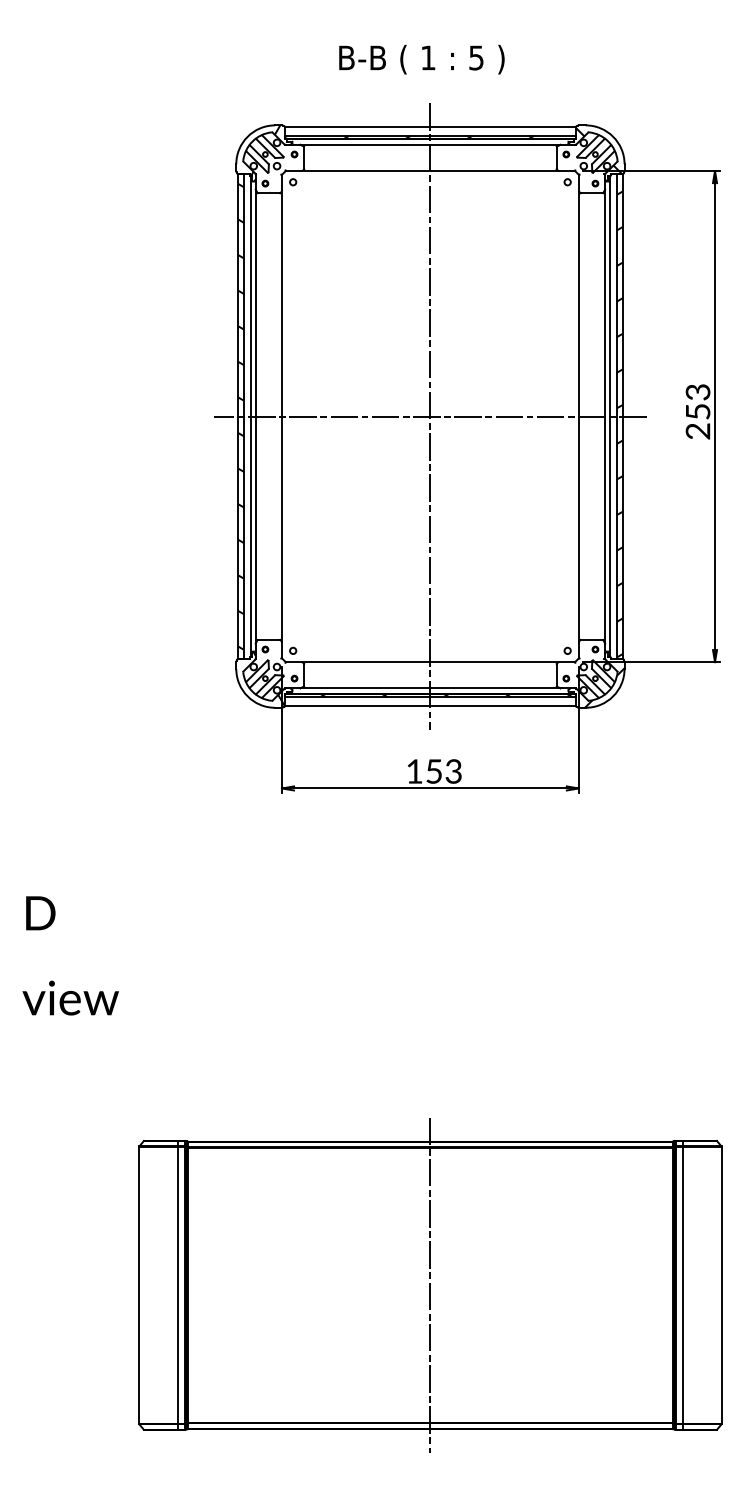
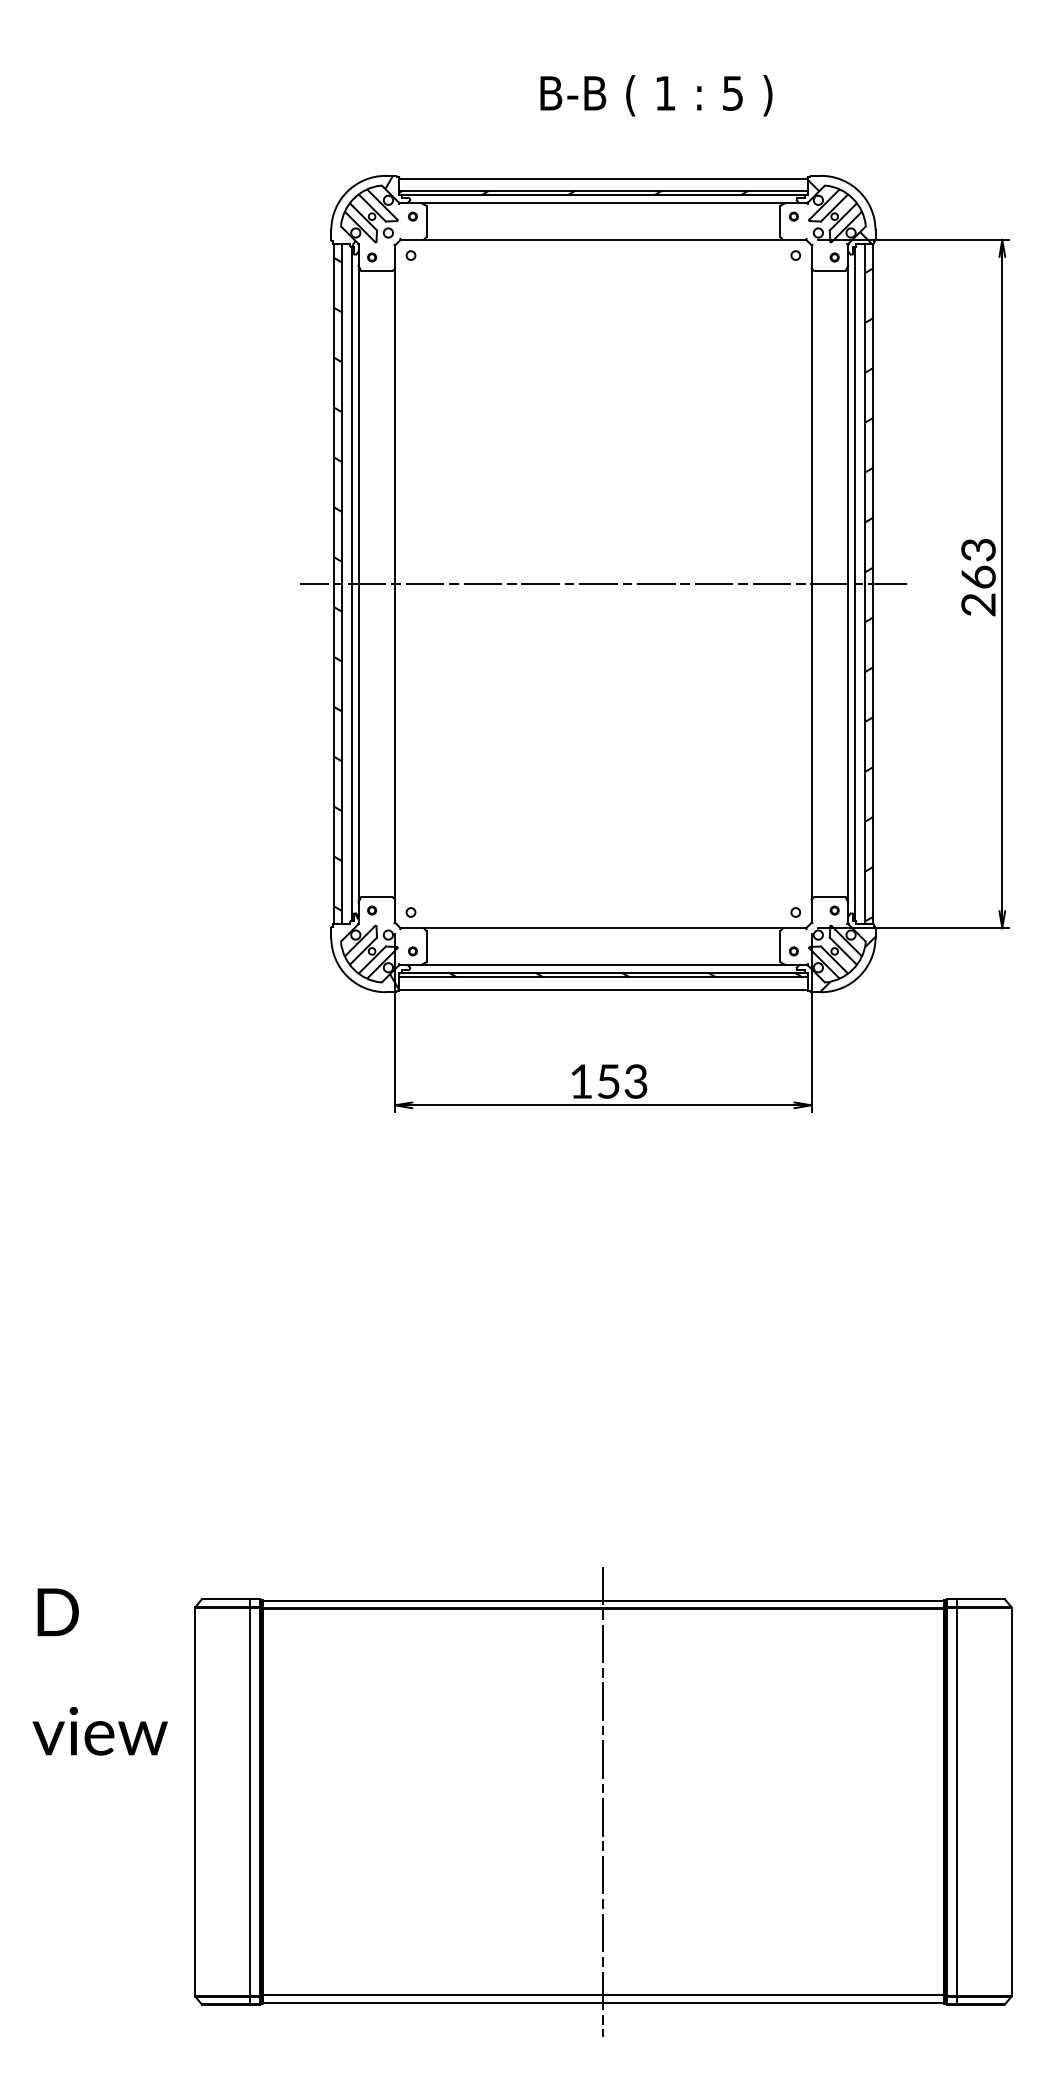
text: (421, 59) -> (656, 95), moved
text: (698, 411) -> (978, 576), 253 -> 263
line: (430, 416) -> (603, 583), removed
text: (70, 955) -> (99, 1671), moved

